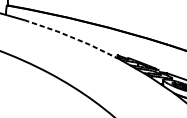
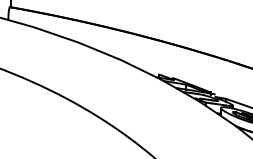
line: (72, 37) -> (98, 50), dashed -> solid

